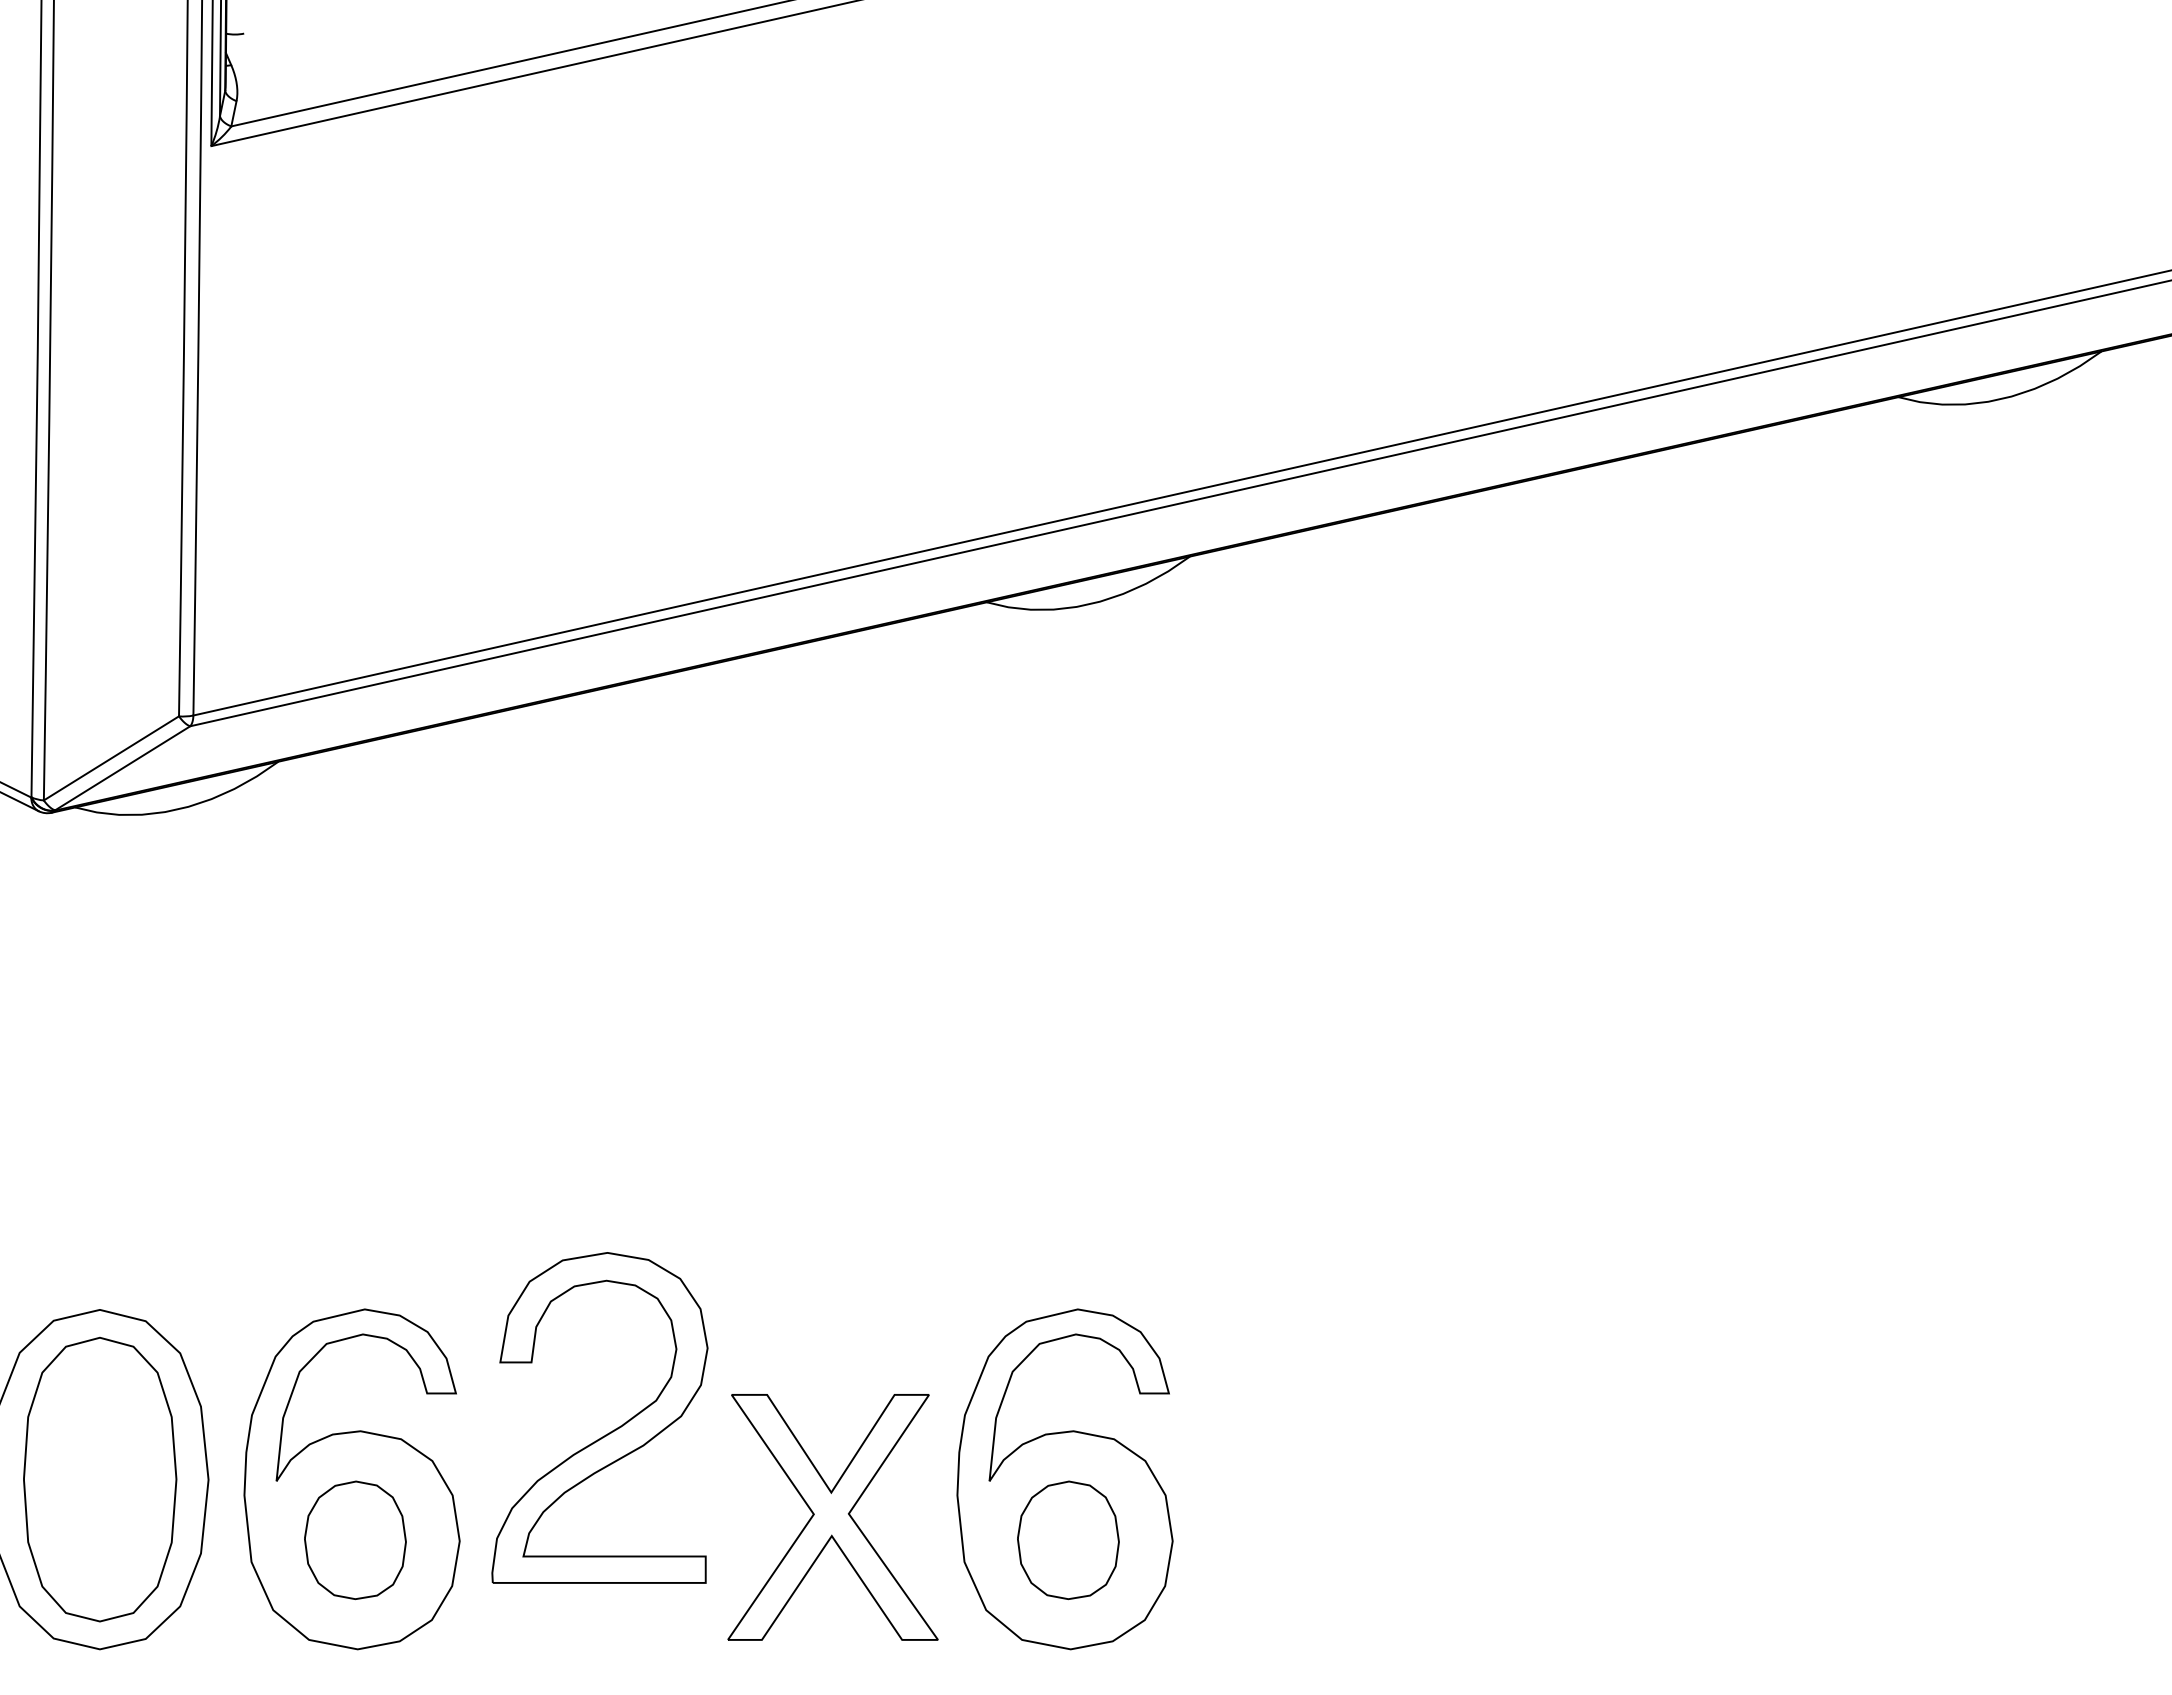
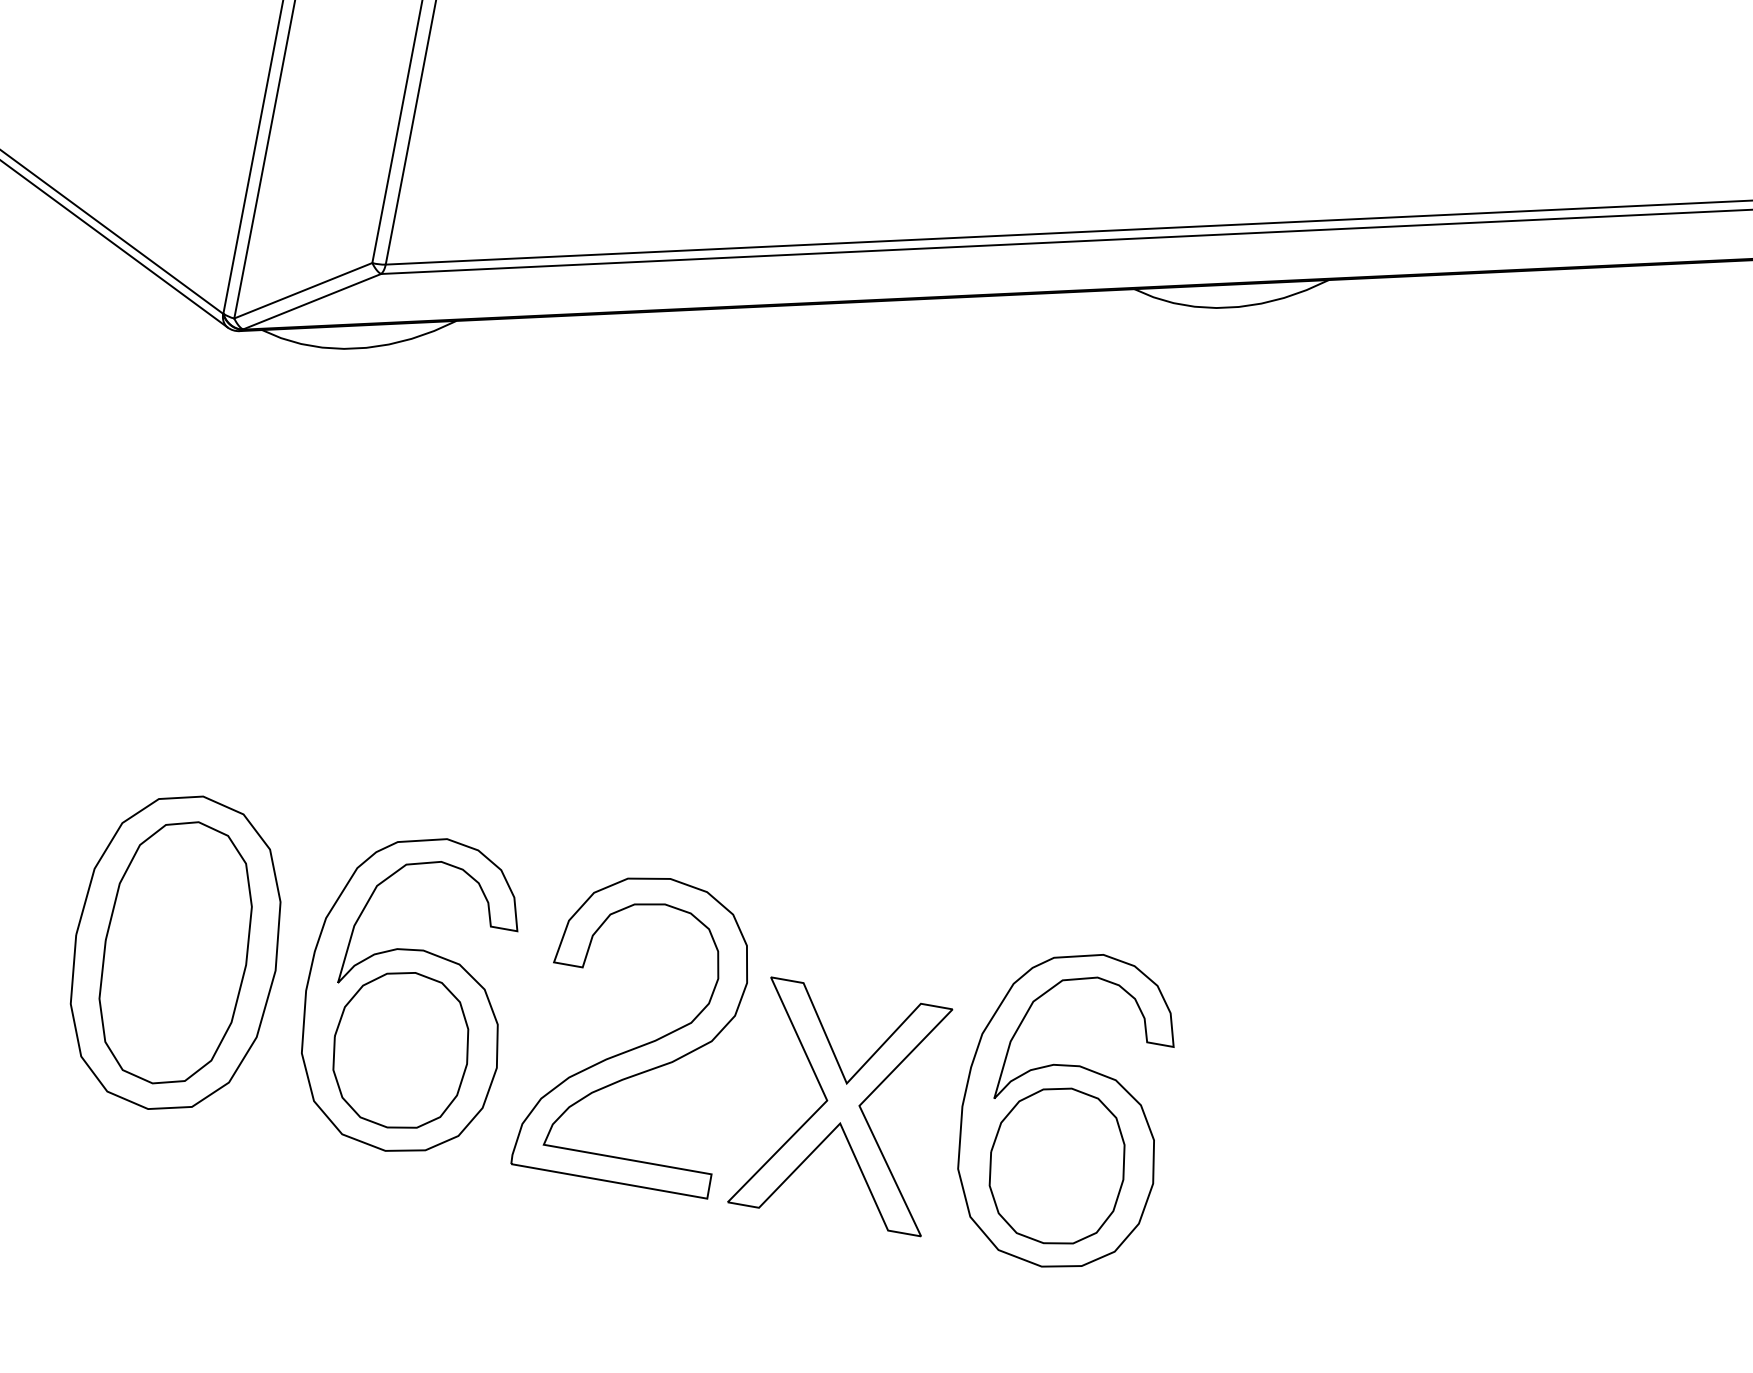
part: (610, 1431) -> (644, 1043), moved
part: (355, 1540) -> (401, 1050), size x1.43
part: (1068, 1540) -> (1057, 1166), size x1.43

